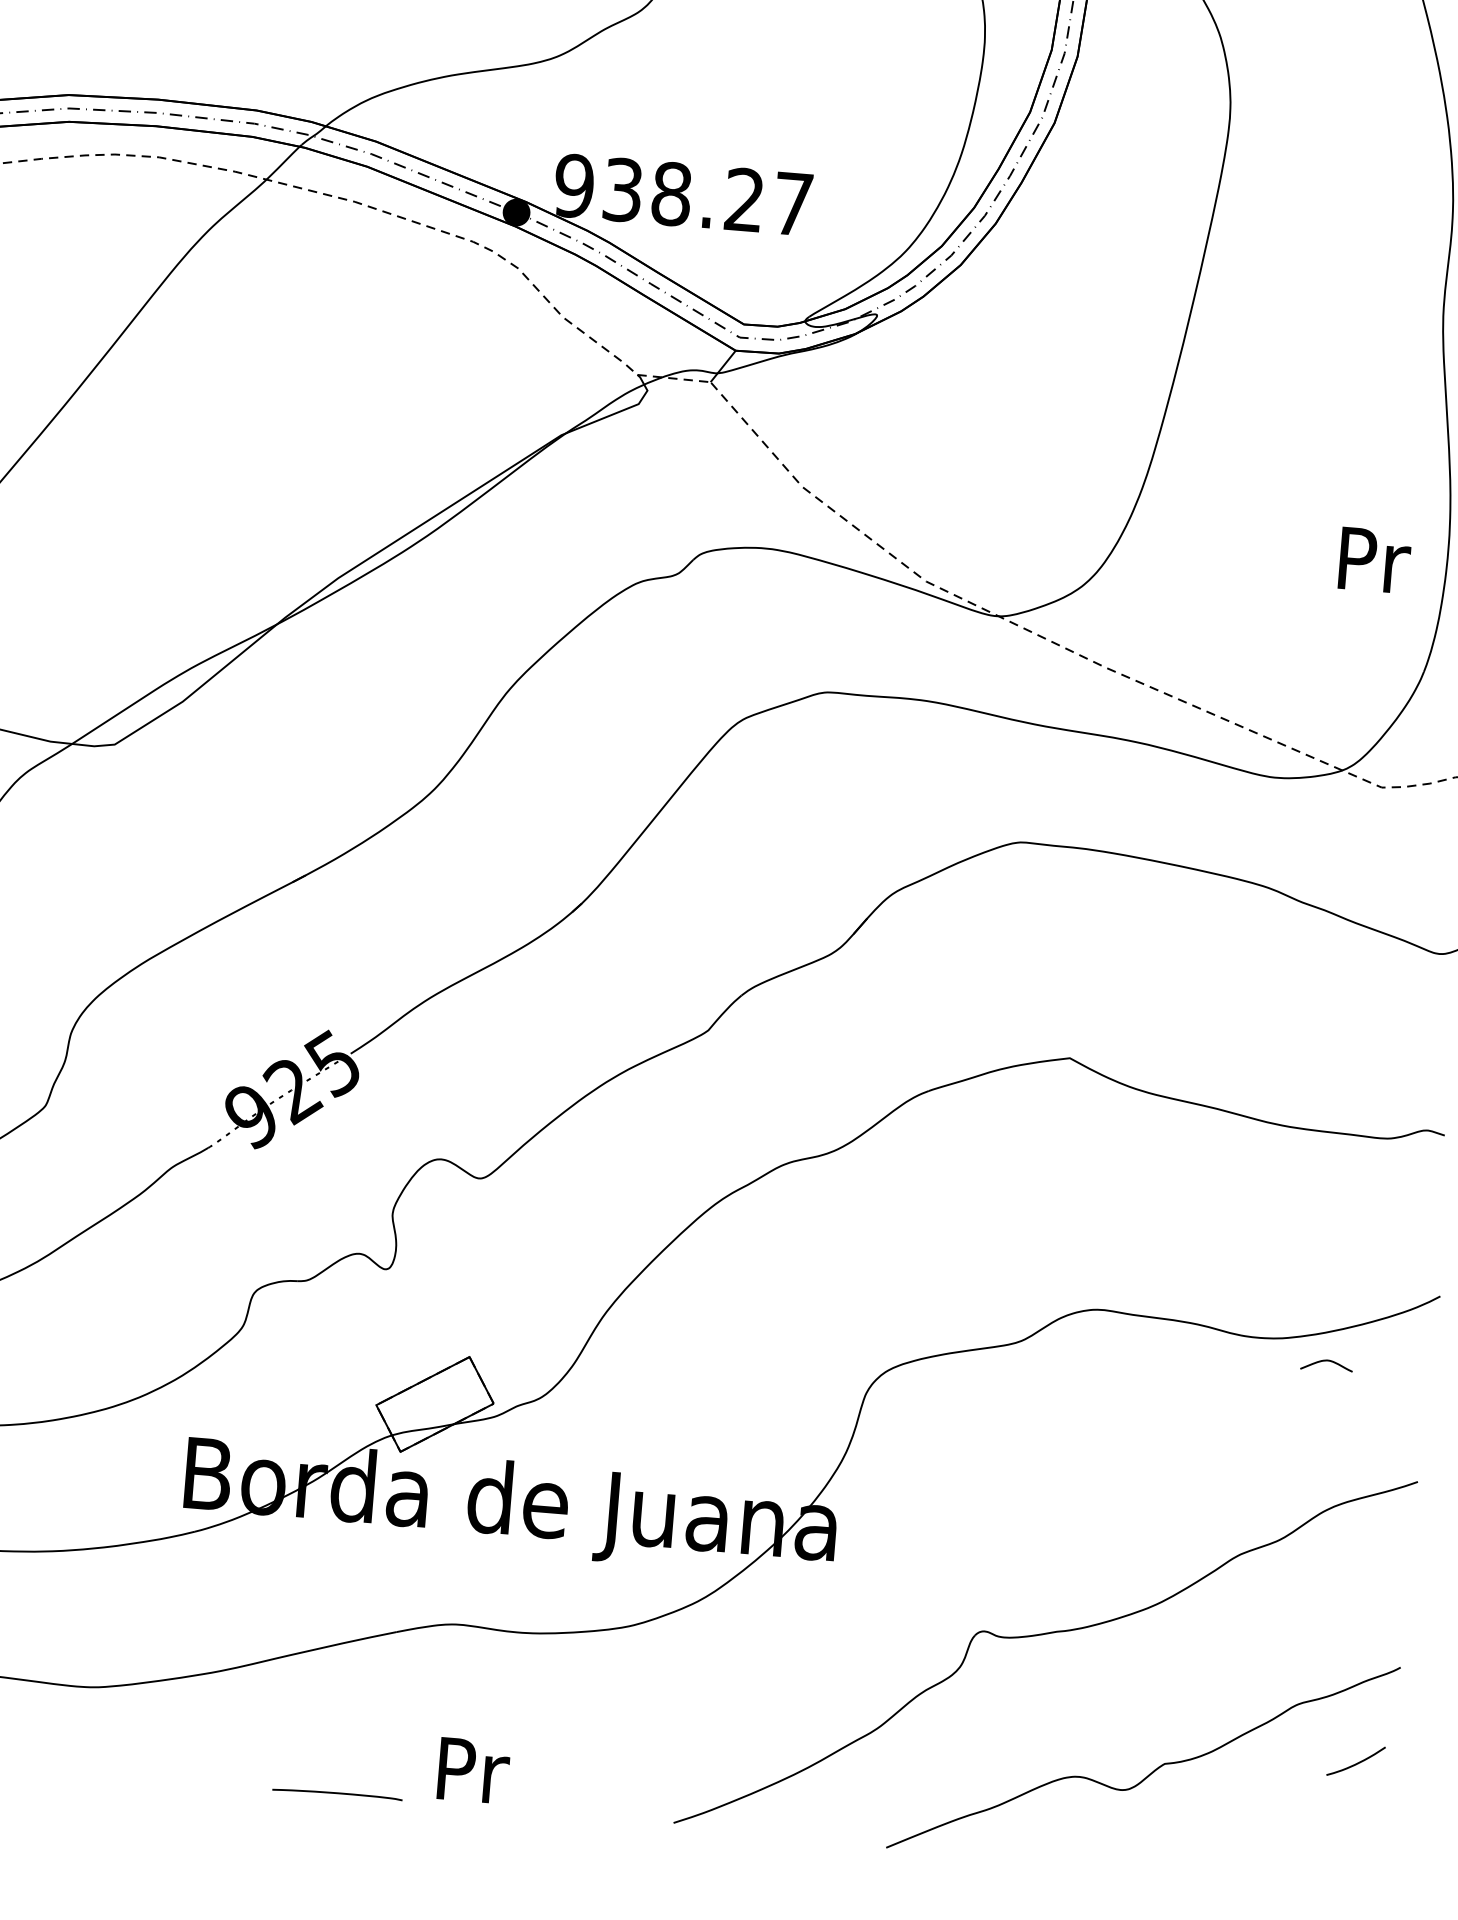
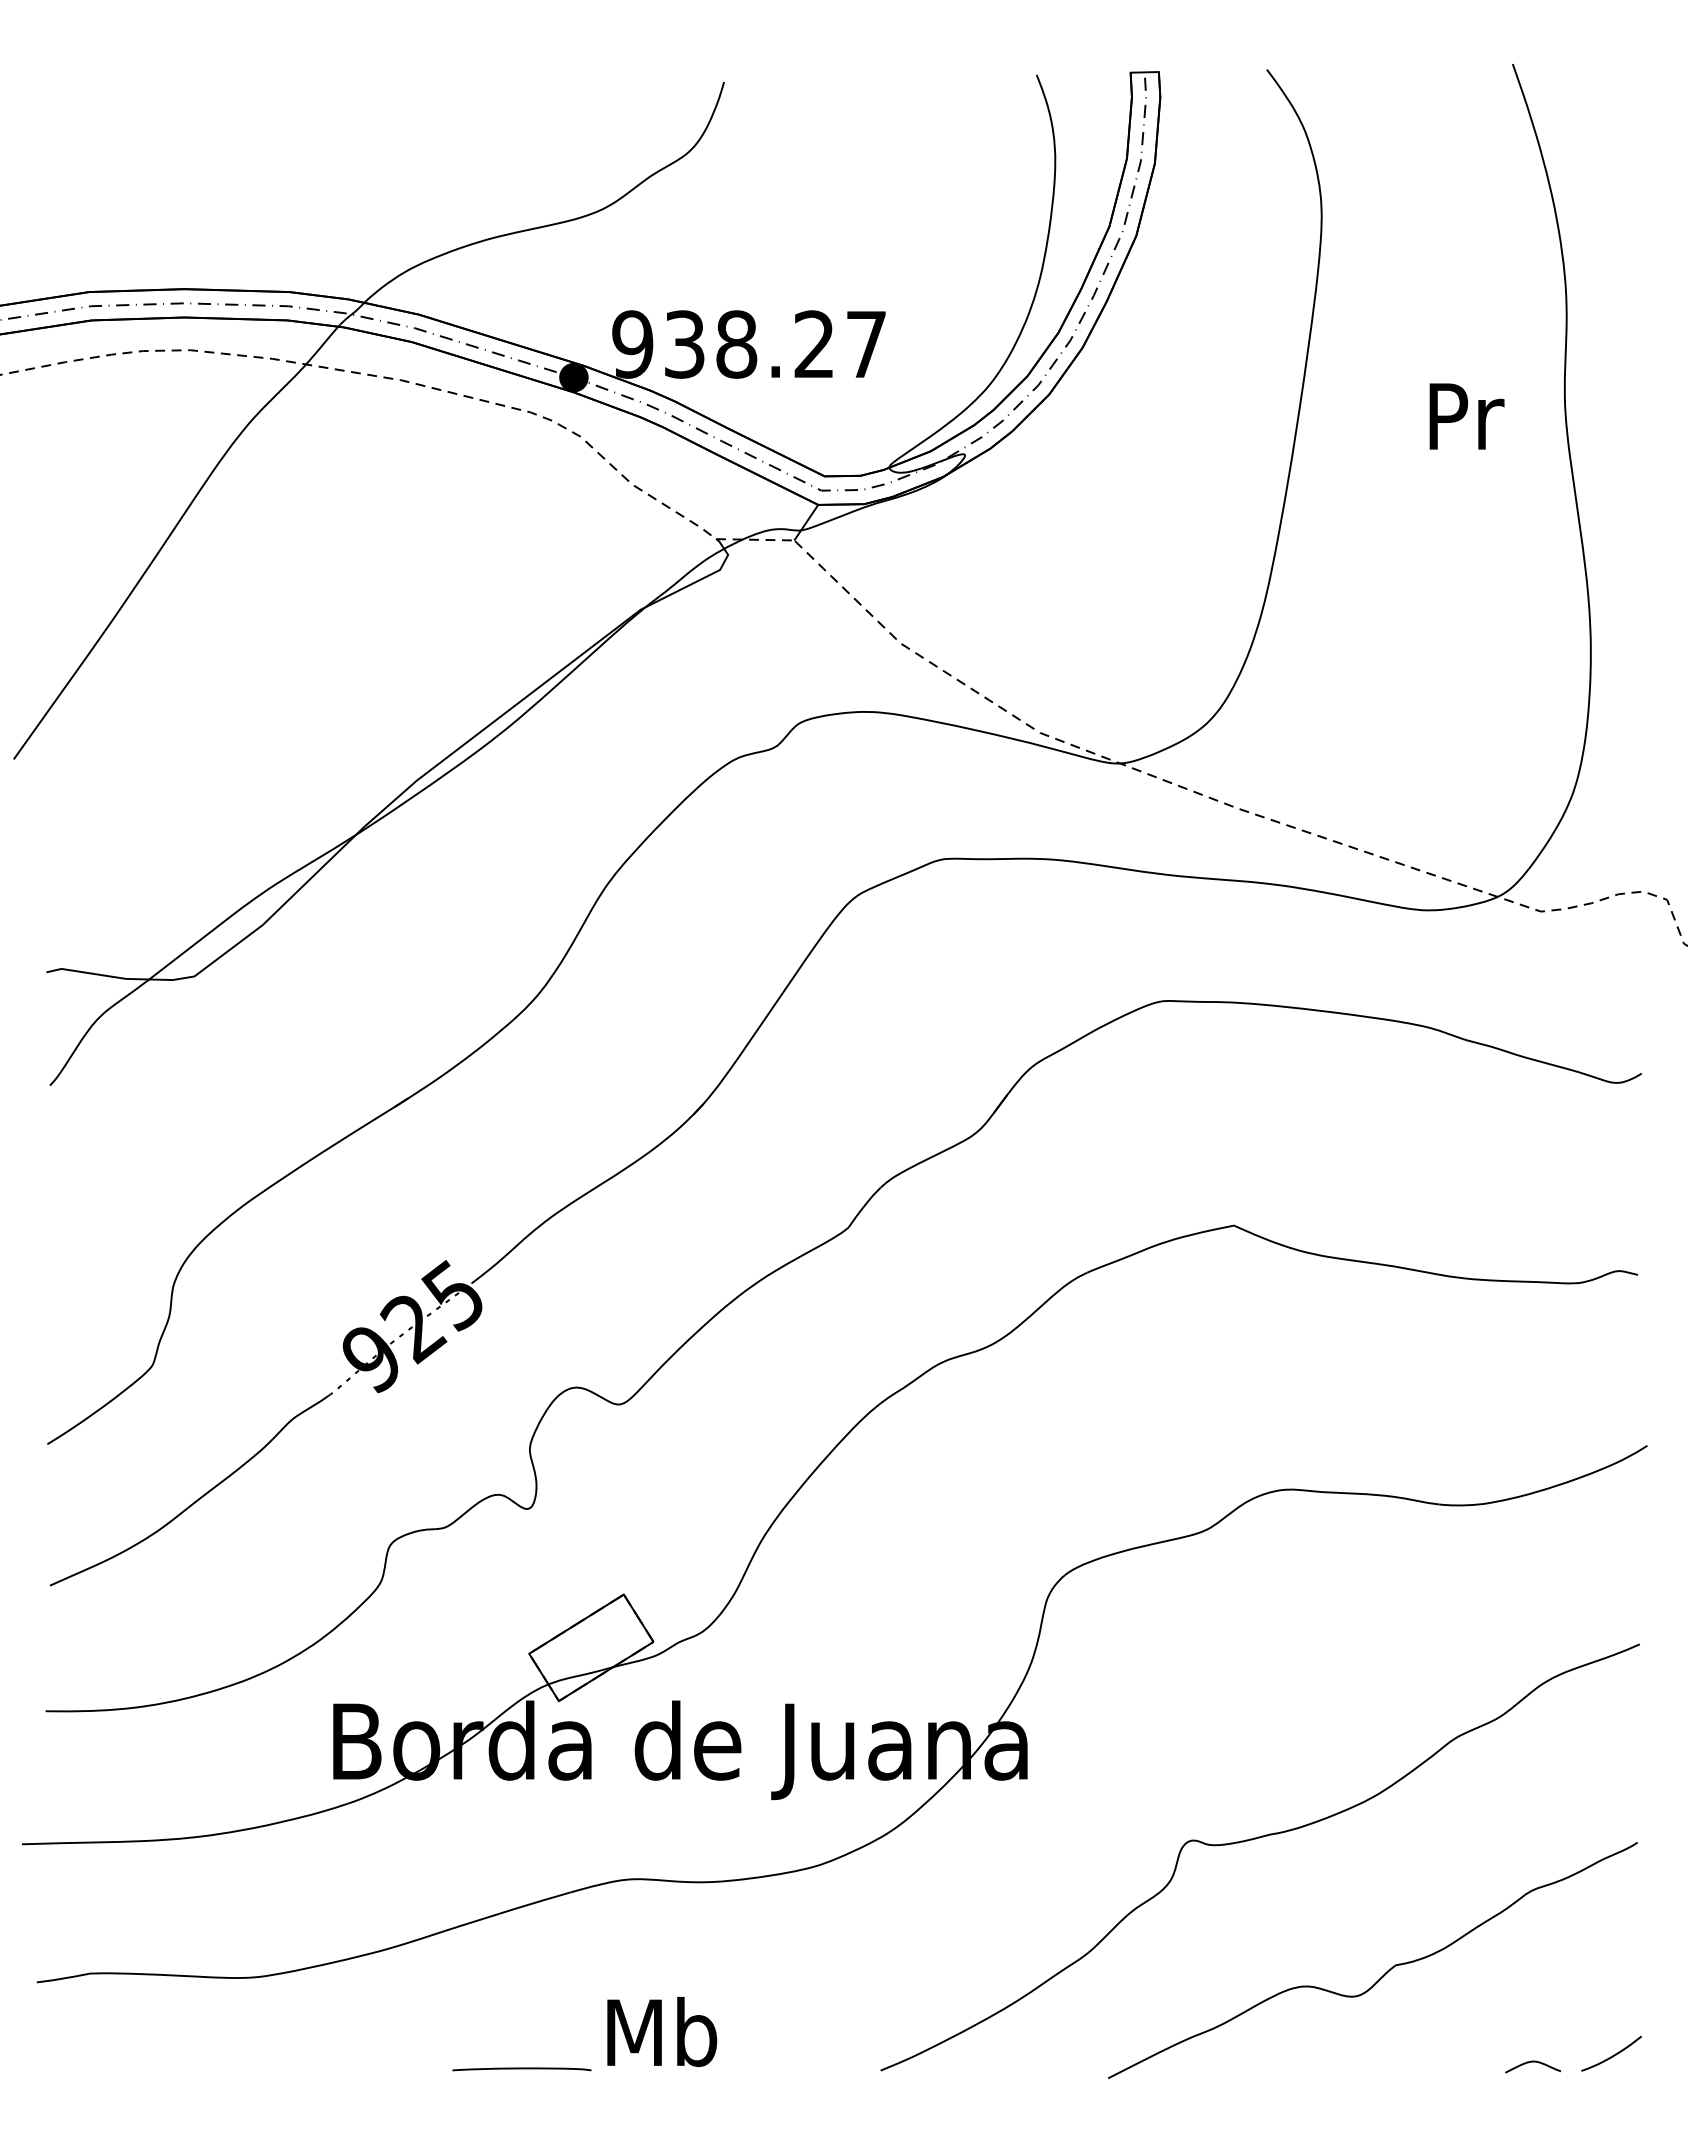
text: (1374, 560) -> (1466, 416), moved
curve: (1327, 1361) -> (1533, 2062), moved
curve: (1357, 1762) -> (1613, 2054), moved
text: (472, 1769) -> (662, 2031), Pr -> Mb

